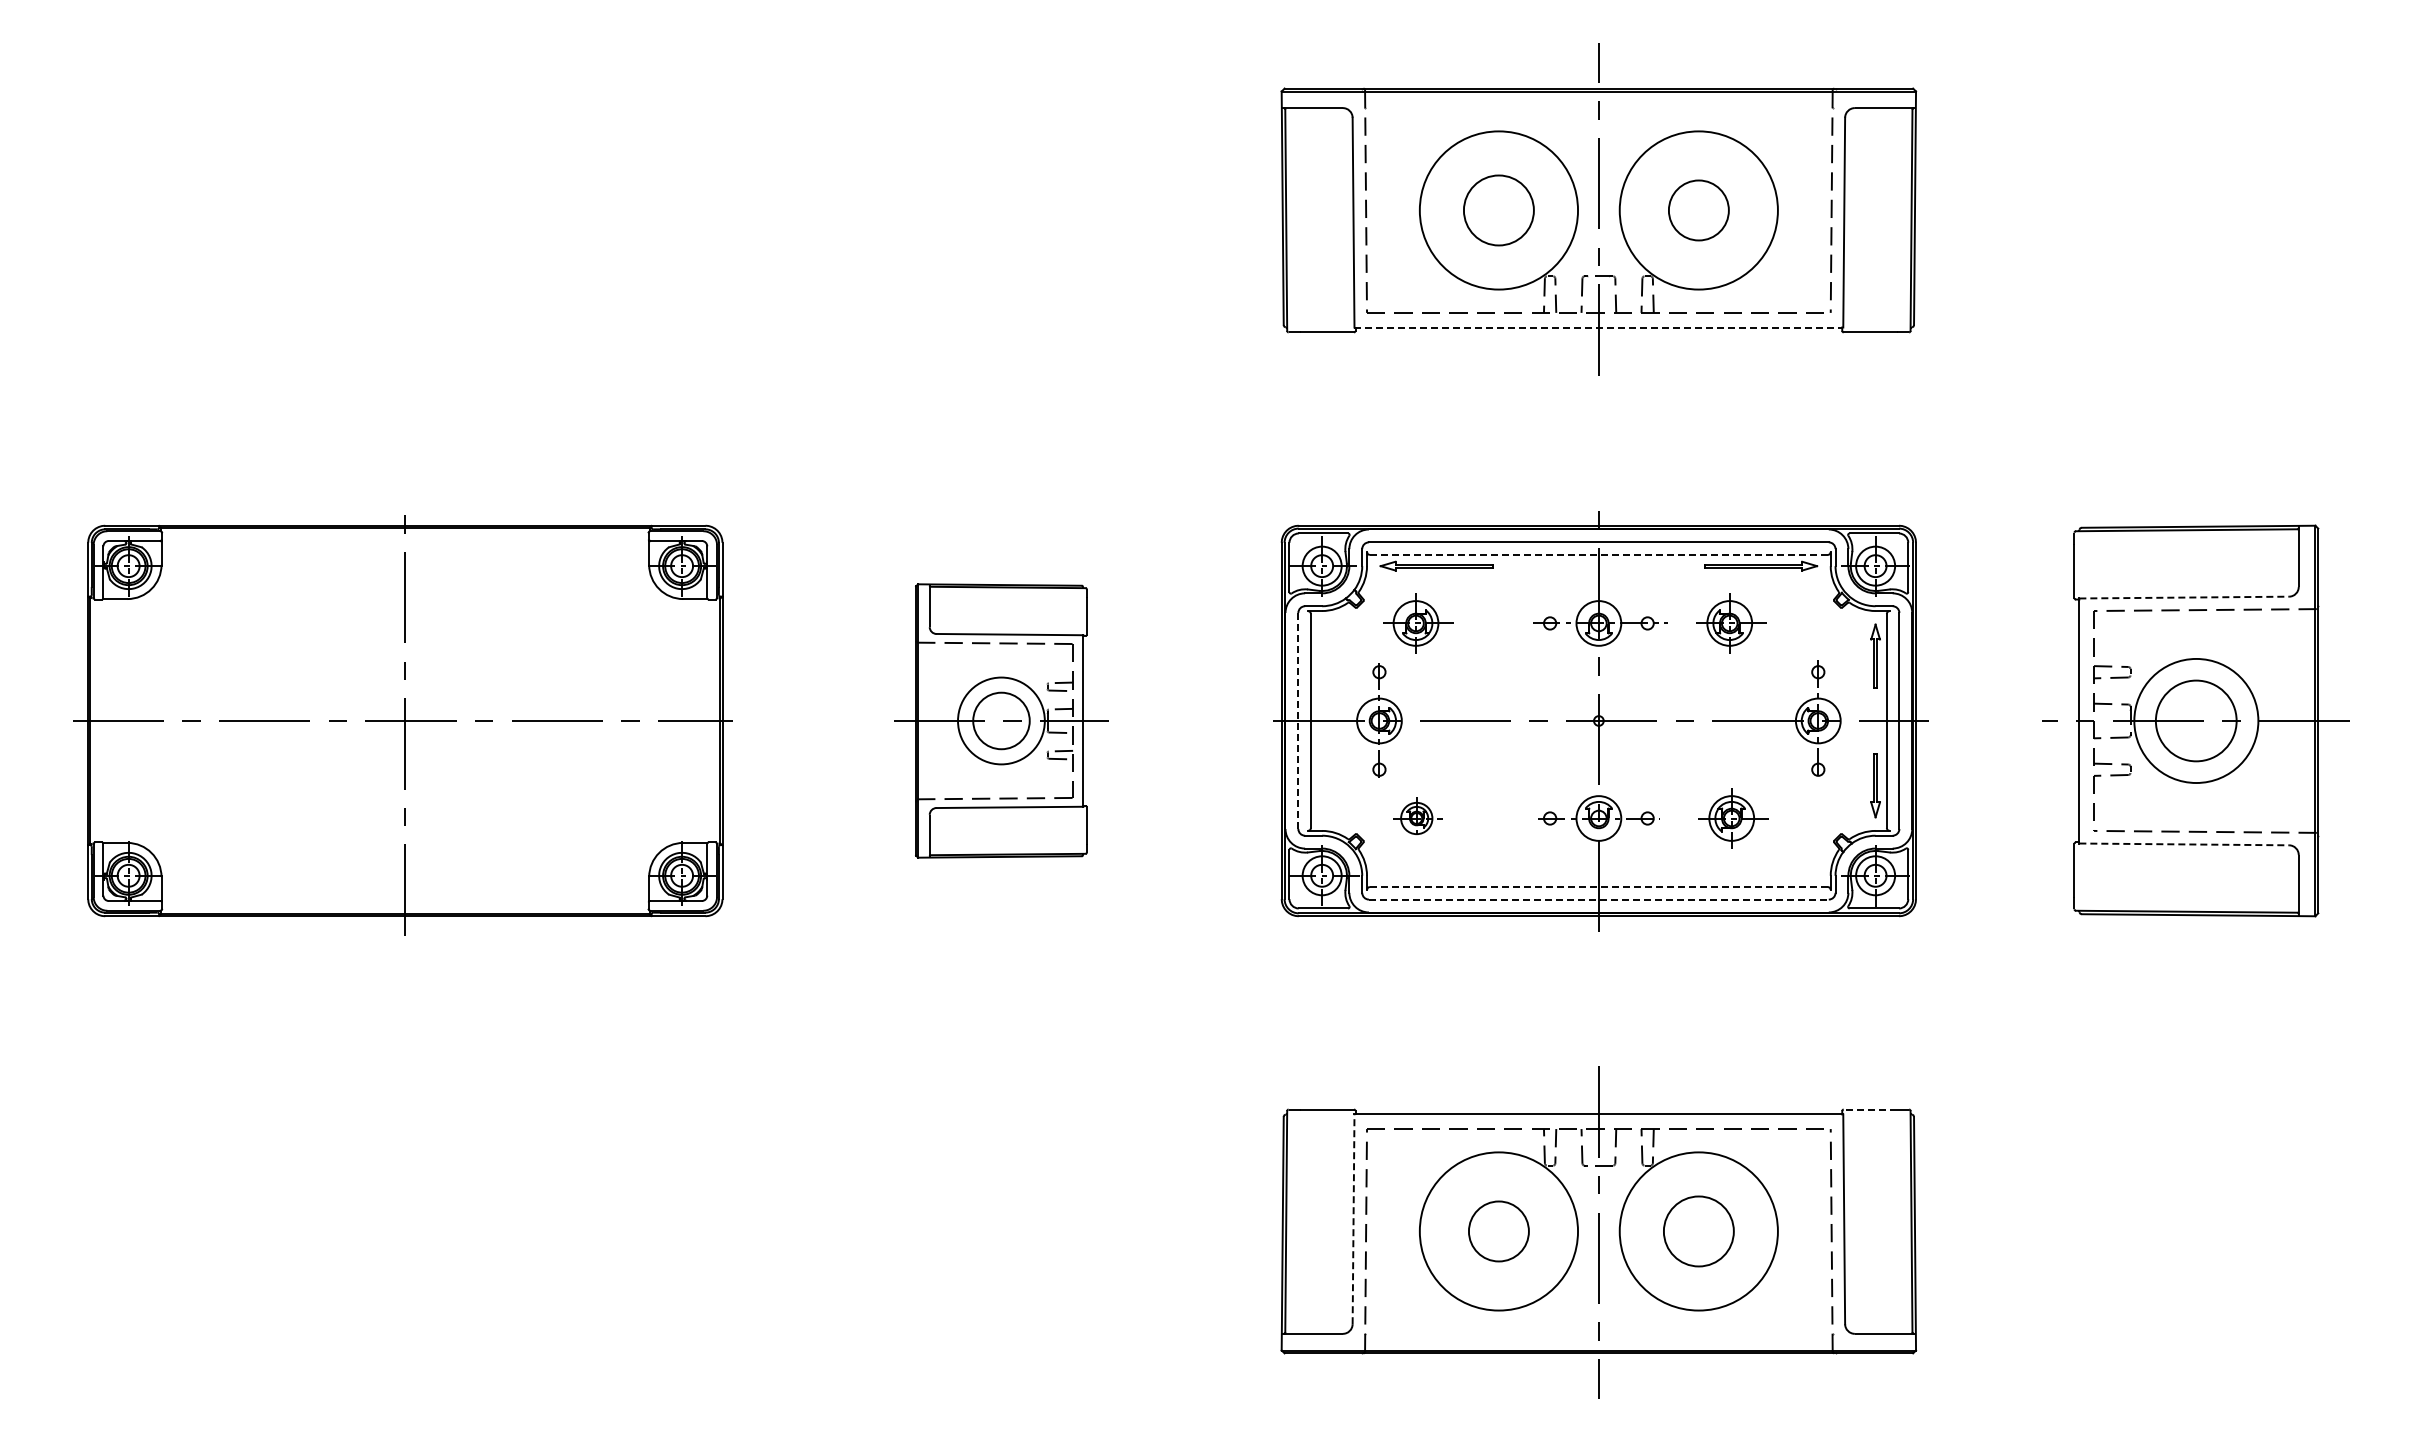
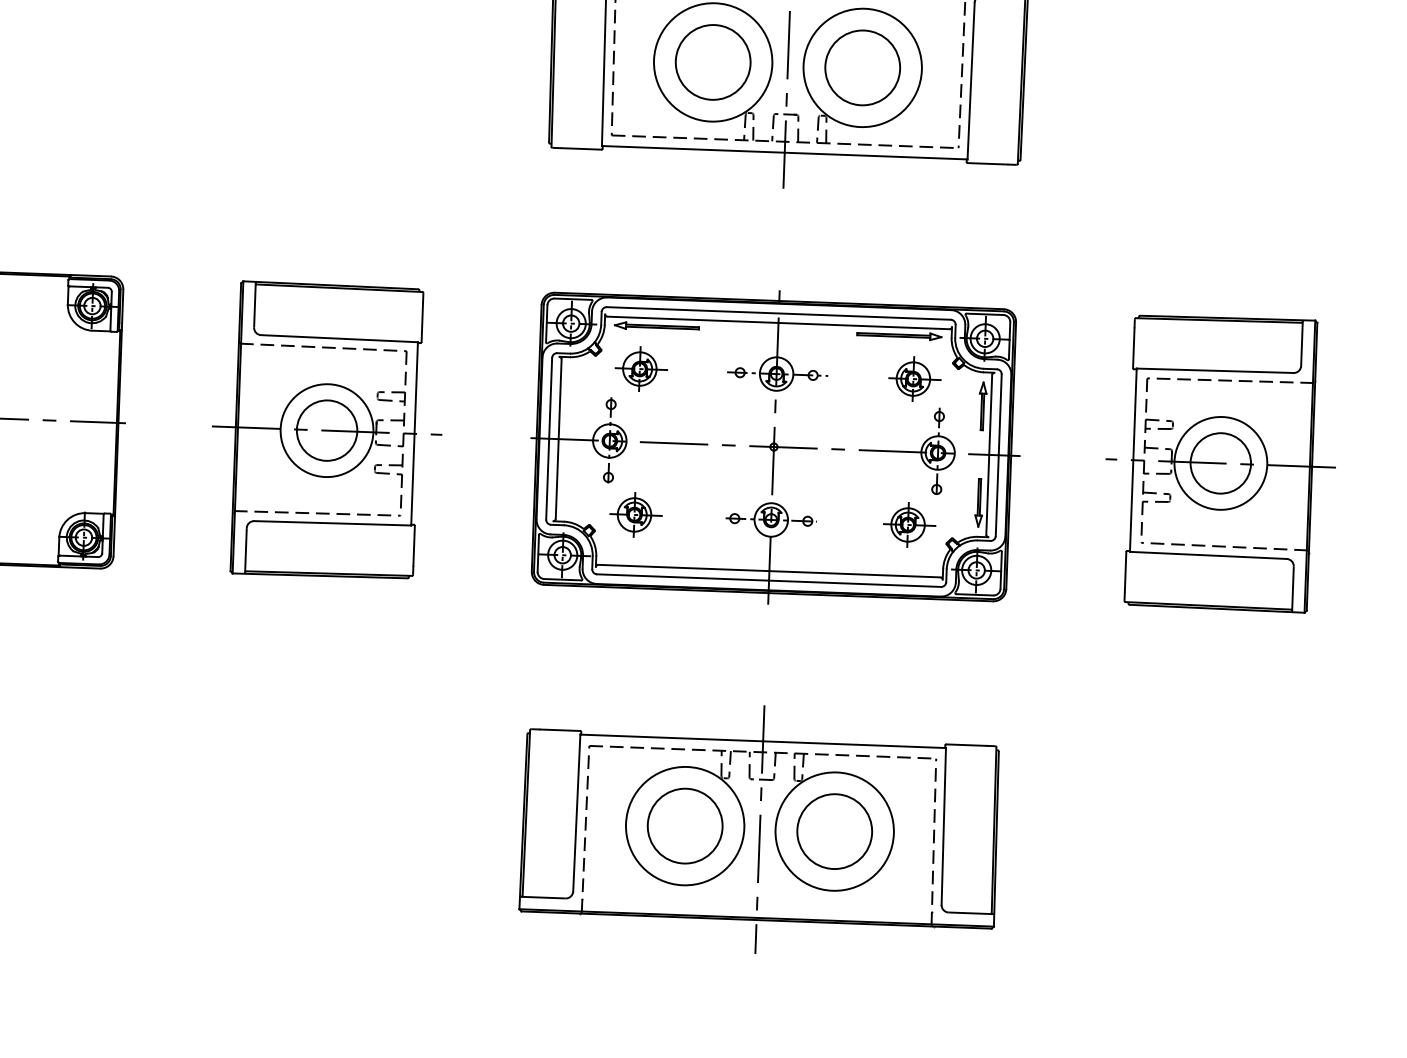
part: (1498, 210) -> (712, 62), size x1.43
part: (1698, 210) -> (862, 67), size x1.67
line: (1599, 327) -> (785, 152), dashed -> solid
line: (1598, 555) -> (778, 323), dashed -> solid
line: (2184, 597) -> (1215, 370), dashed -> solid
part: (1731, 623) -> (914, 379), moved
part: (1001, 720) -> (327, 430), size x1.43
line: (1298, 721) -> (549, 439), dashed -> solid
part: (1418, 818) -> (636, 515), size x1.43
part: (1733, 818) -> (909, 525), moved
line: (2184, 844) -> (1208, 555), dashed -> solid
line: (1598, 886) -> (769, 570), dashed -> solid
line: (1598, 899) -> (768, 580), dashed -> solid
line: (1870, 1109) -> (966, 745), dashed -> solid
line: (1353, 1219) -> (576, 813), dashed -> solid
part: (1498, 1231) -> (684, 826), size x1.67
part: (1698, 1231) -> (834, 831), size x1.43

